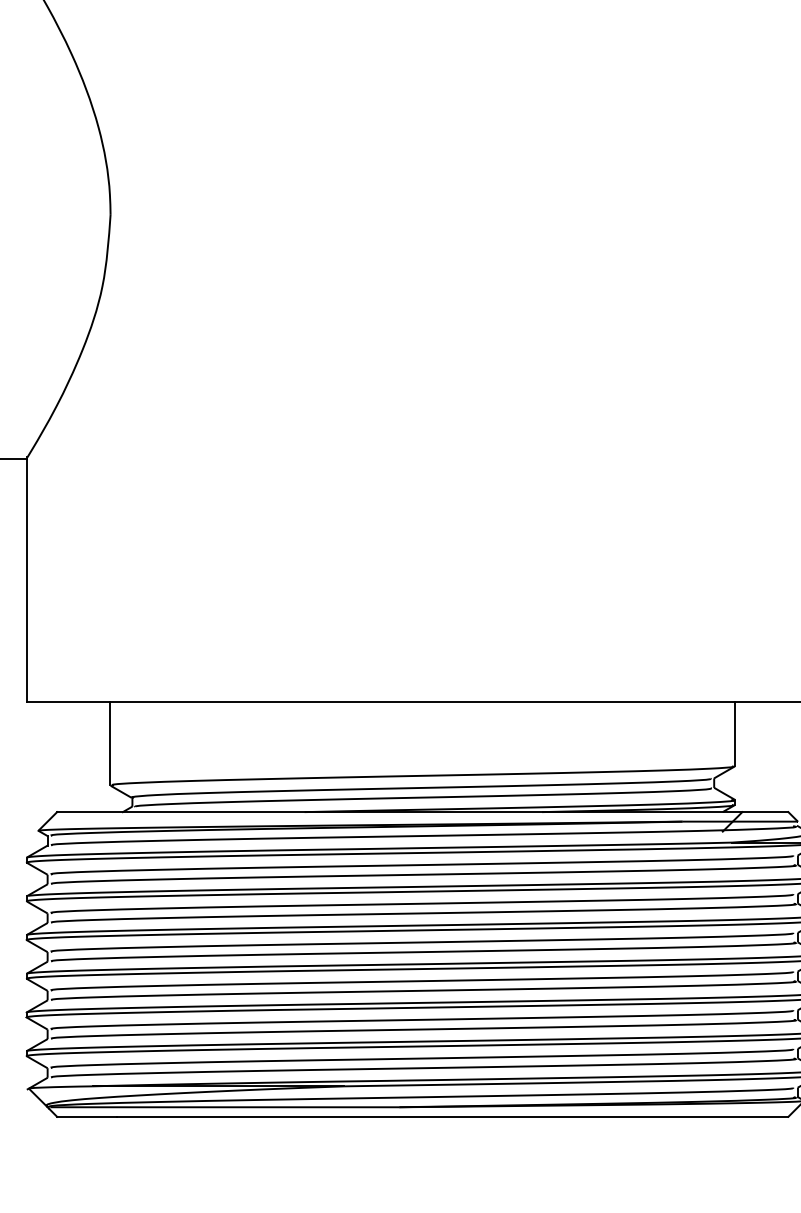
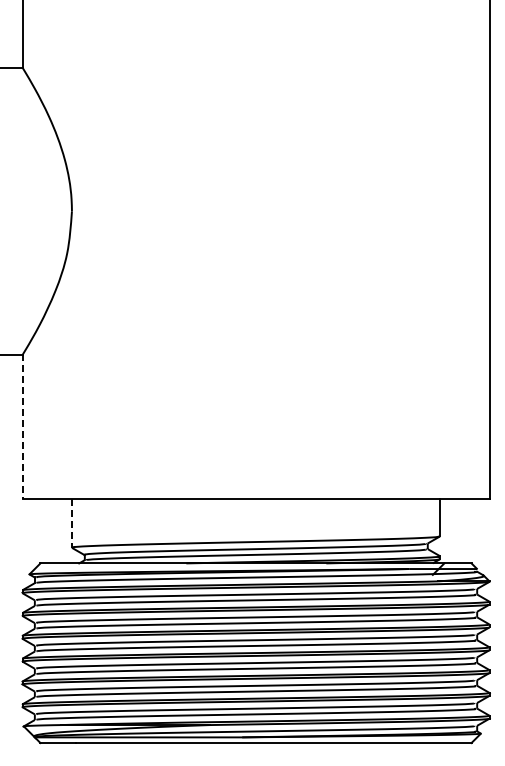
line: (26, 581) -> (22, 427), solid -> dashed
line: (109, 744) -> (71, 523), solid -> dashed

